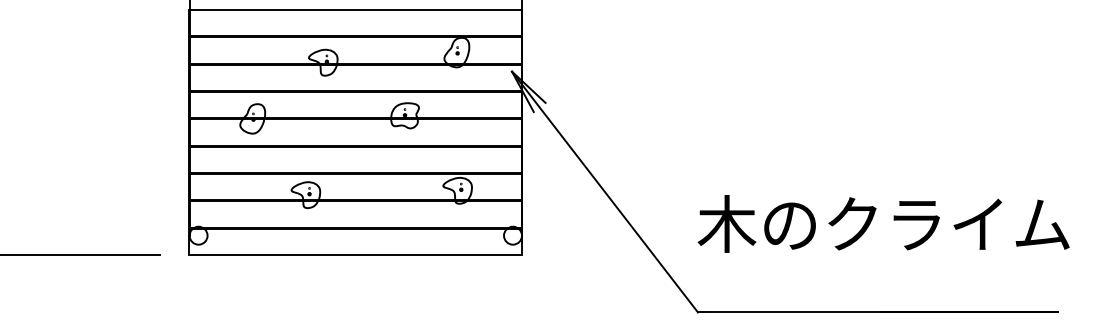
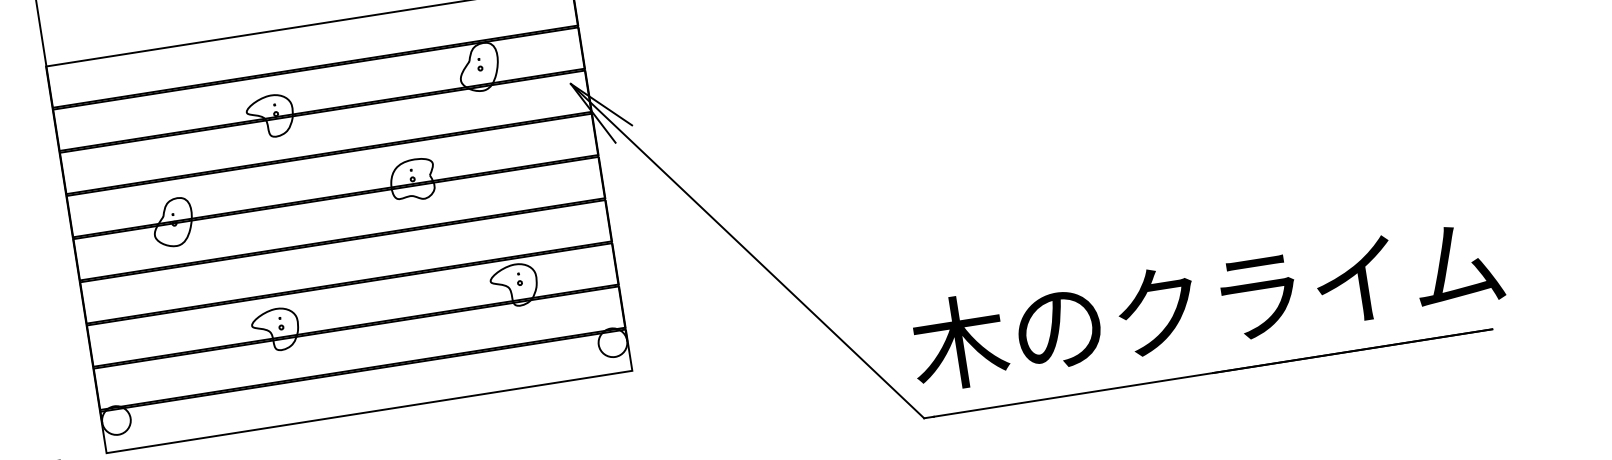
text: (883, 223) -> (1206, 302), moved

